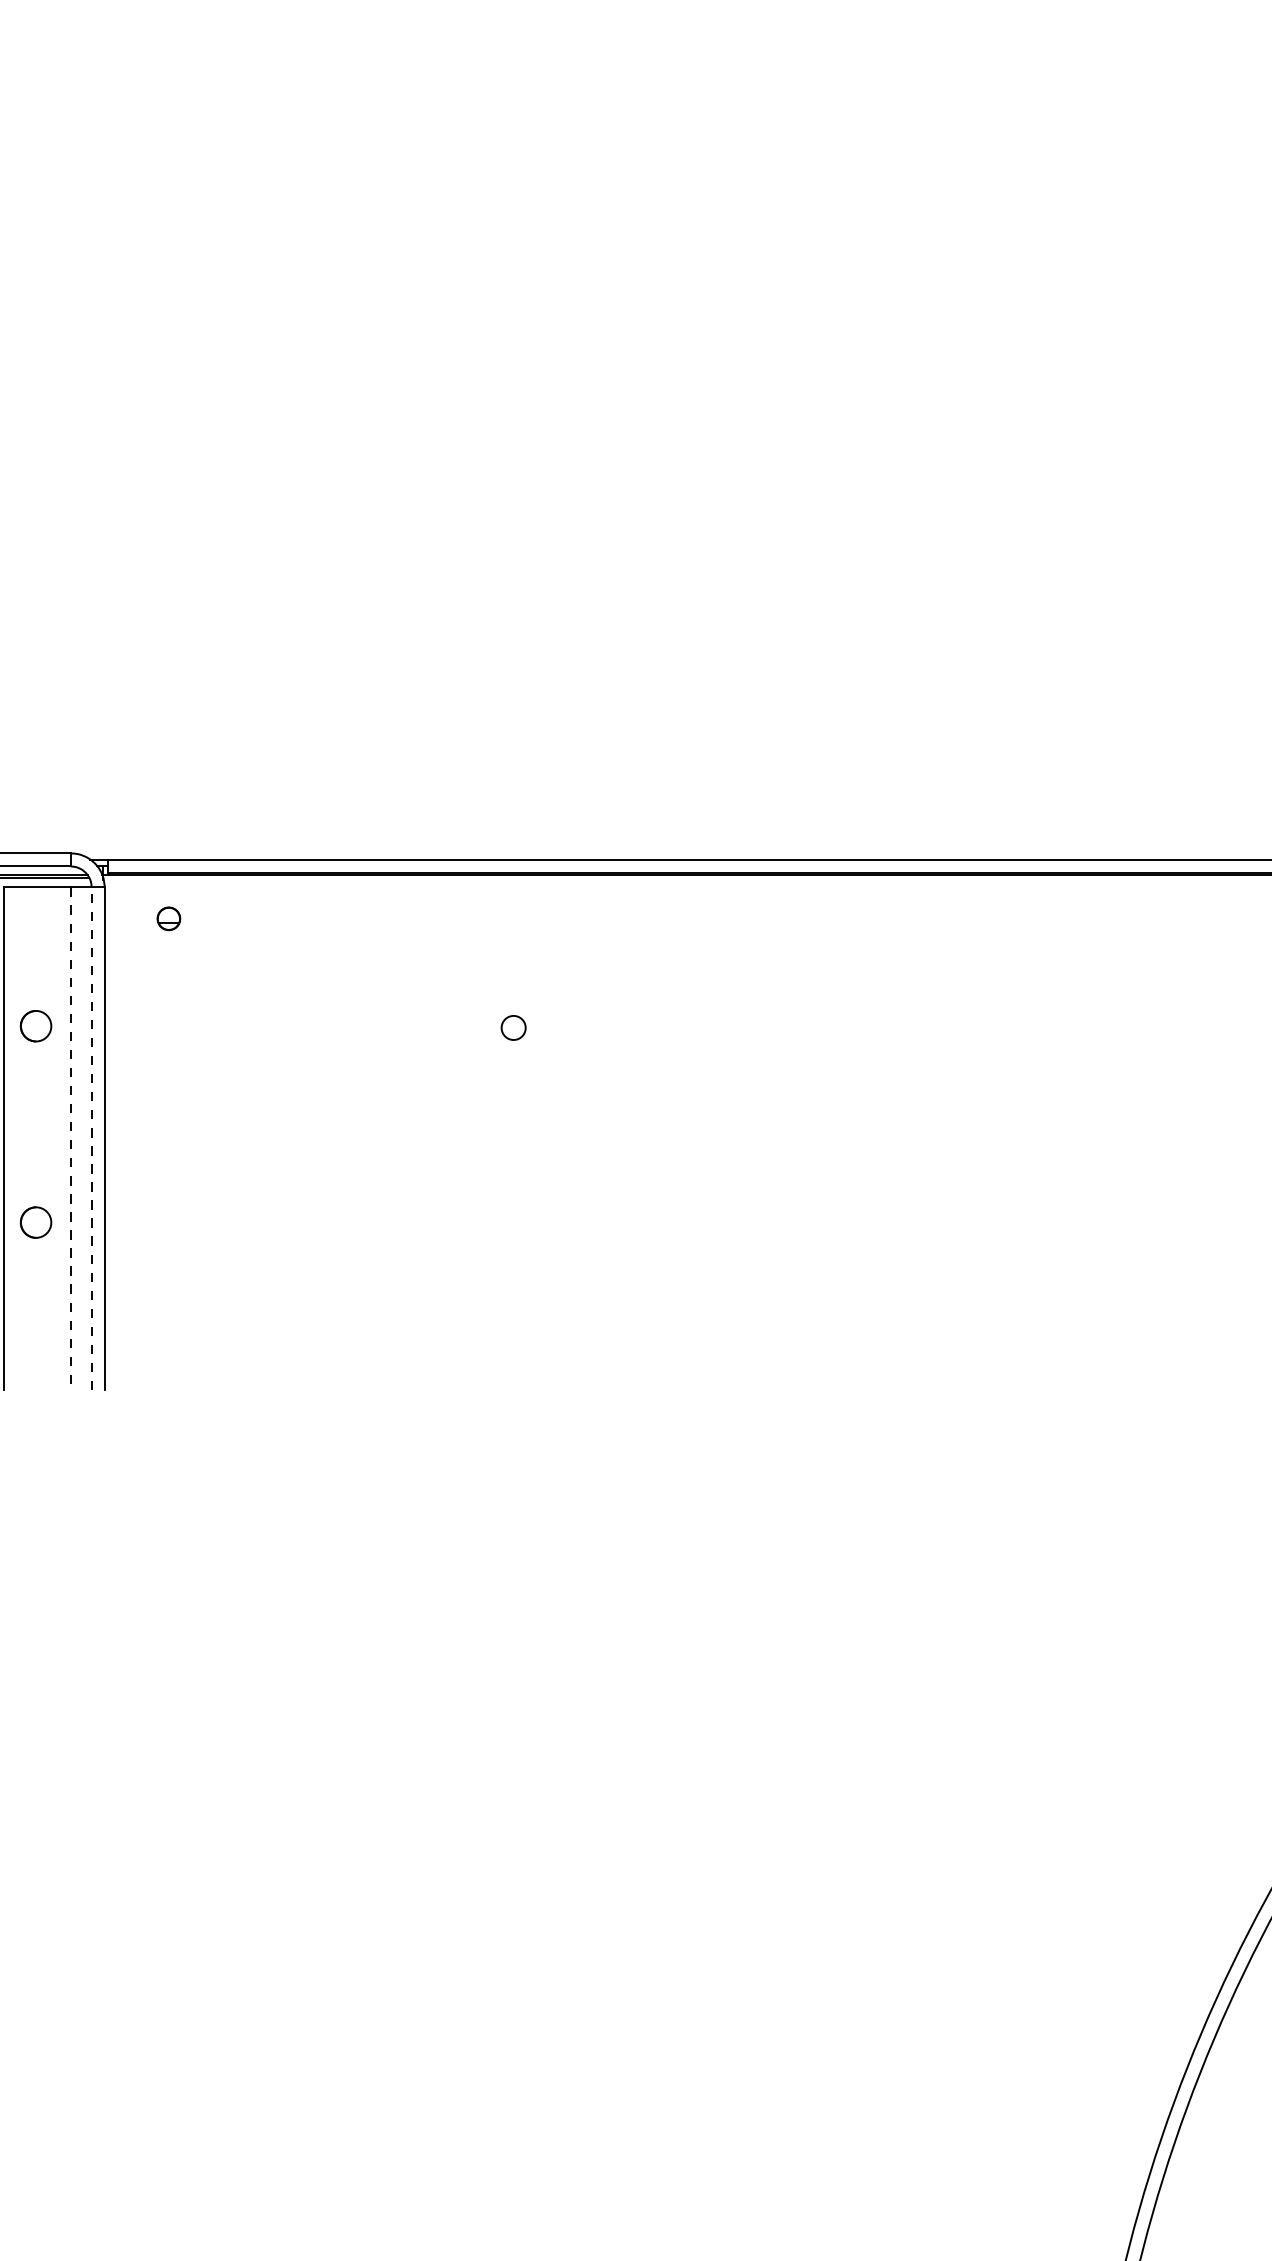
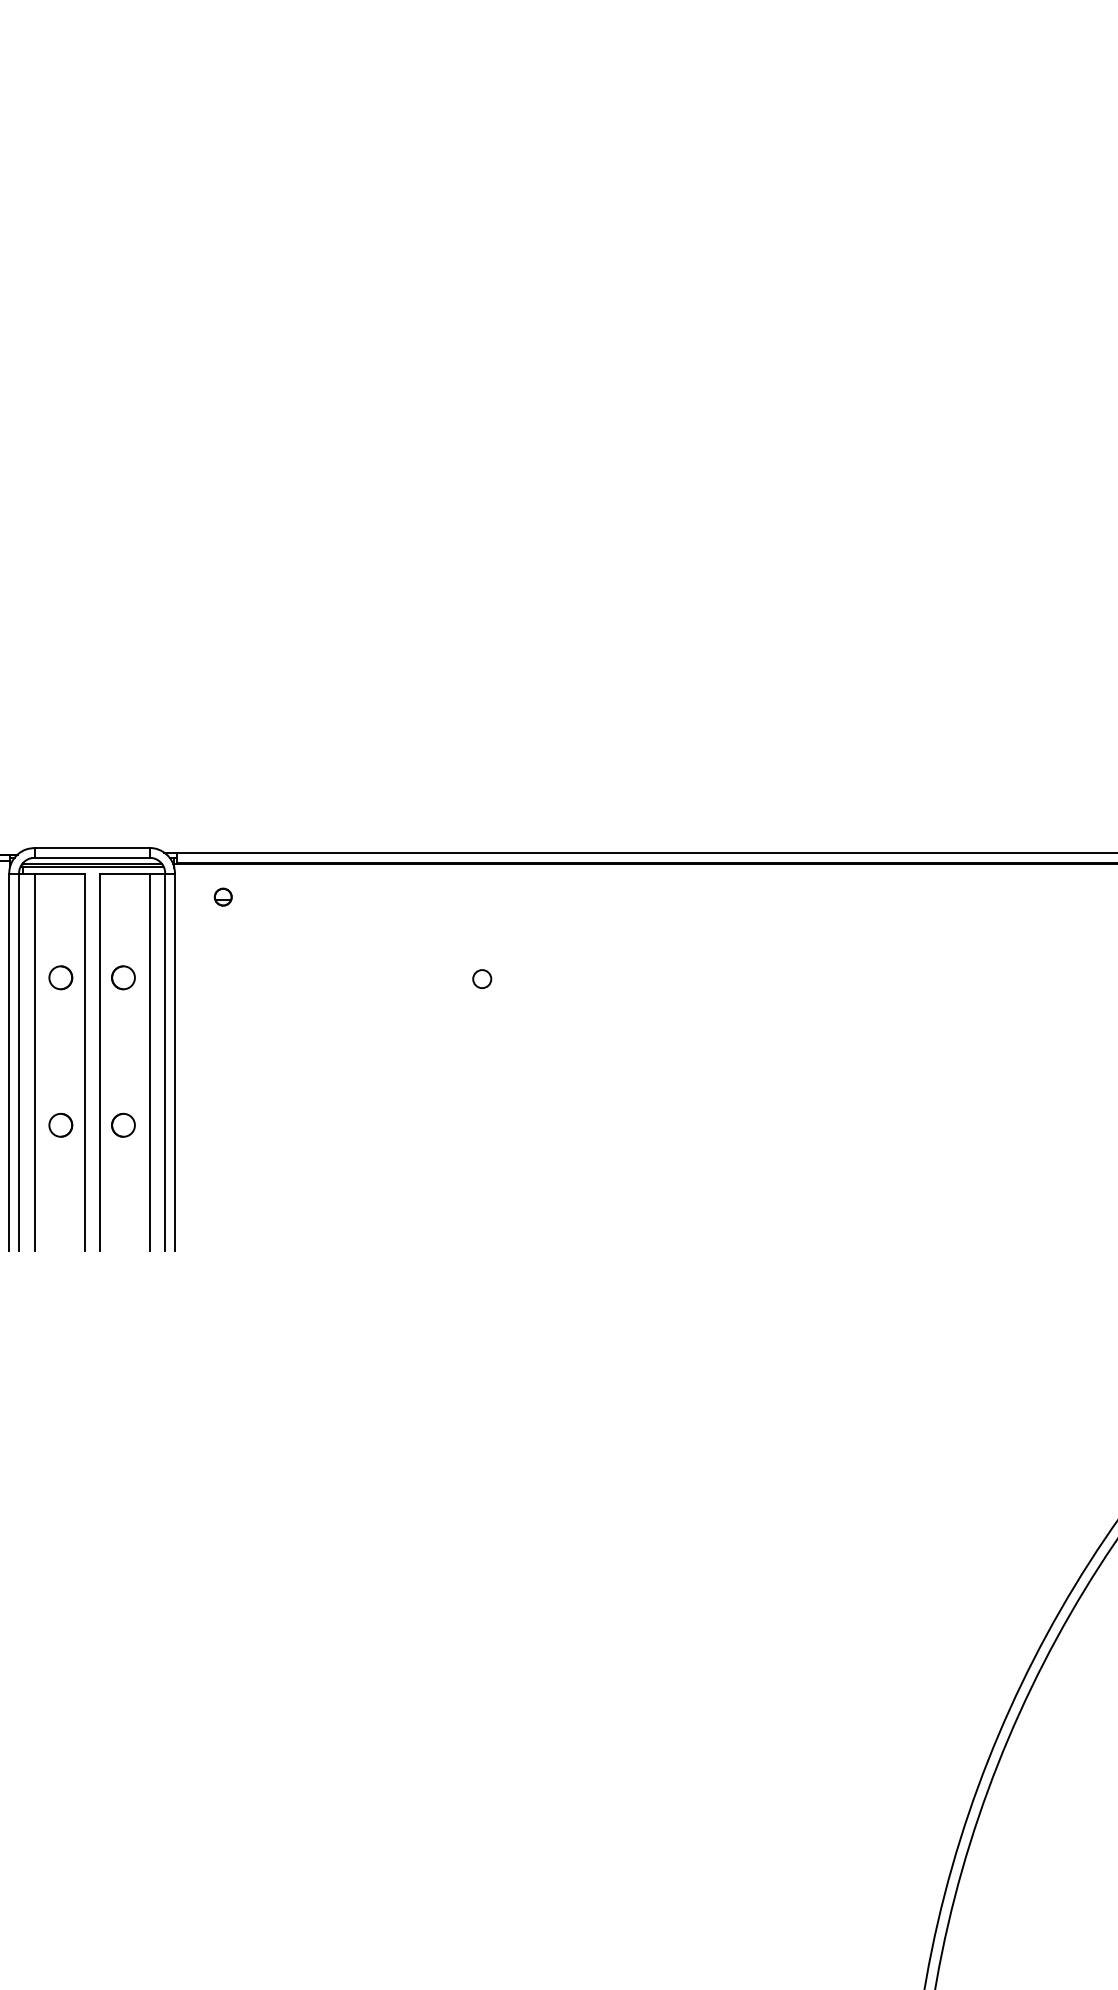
line: (70, 1138) -> (149, 1062), dashed -> solid
line: (92, 1138) -> (165, 1062), dashed -> solid

